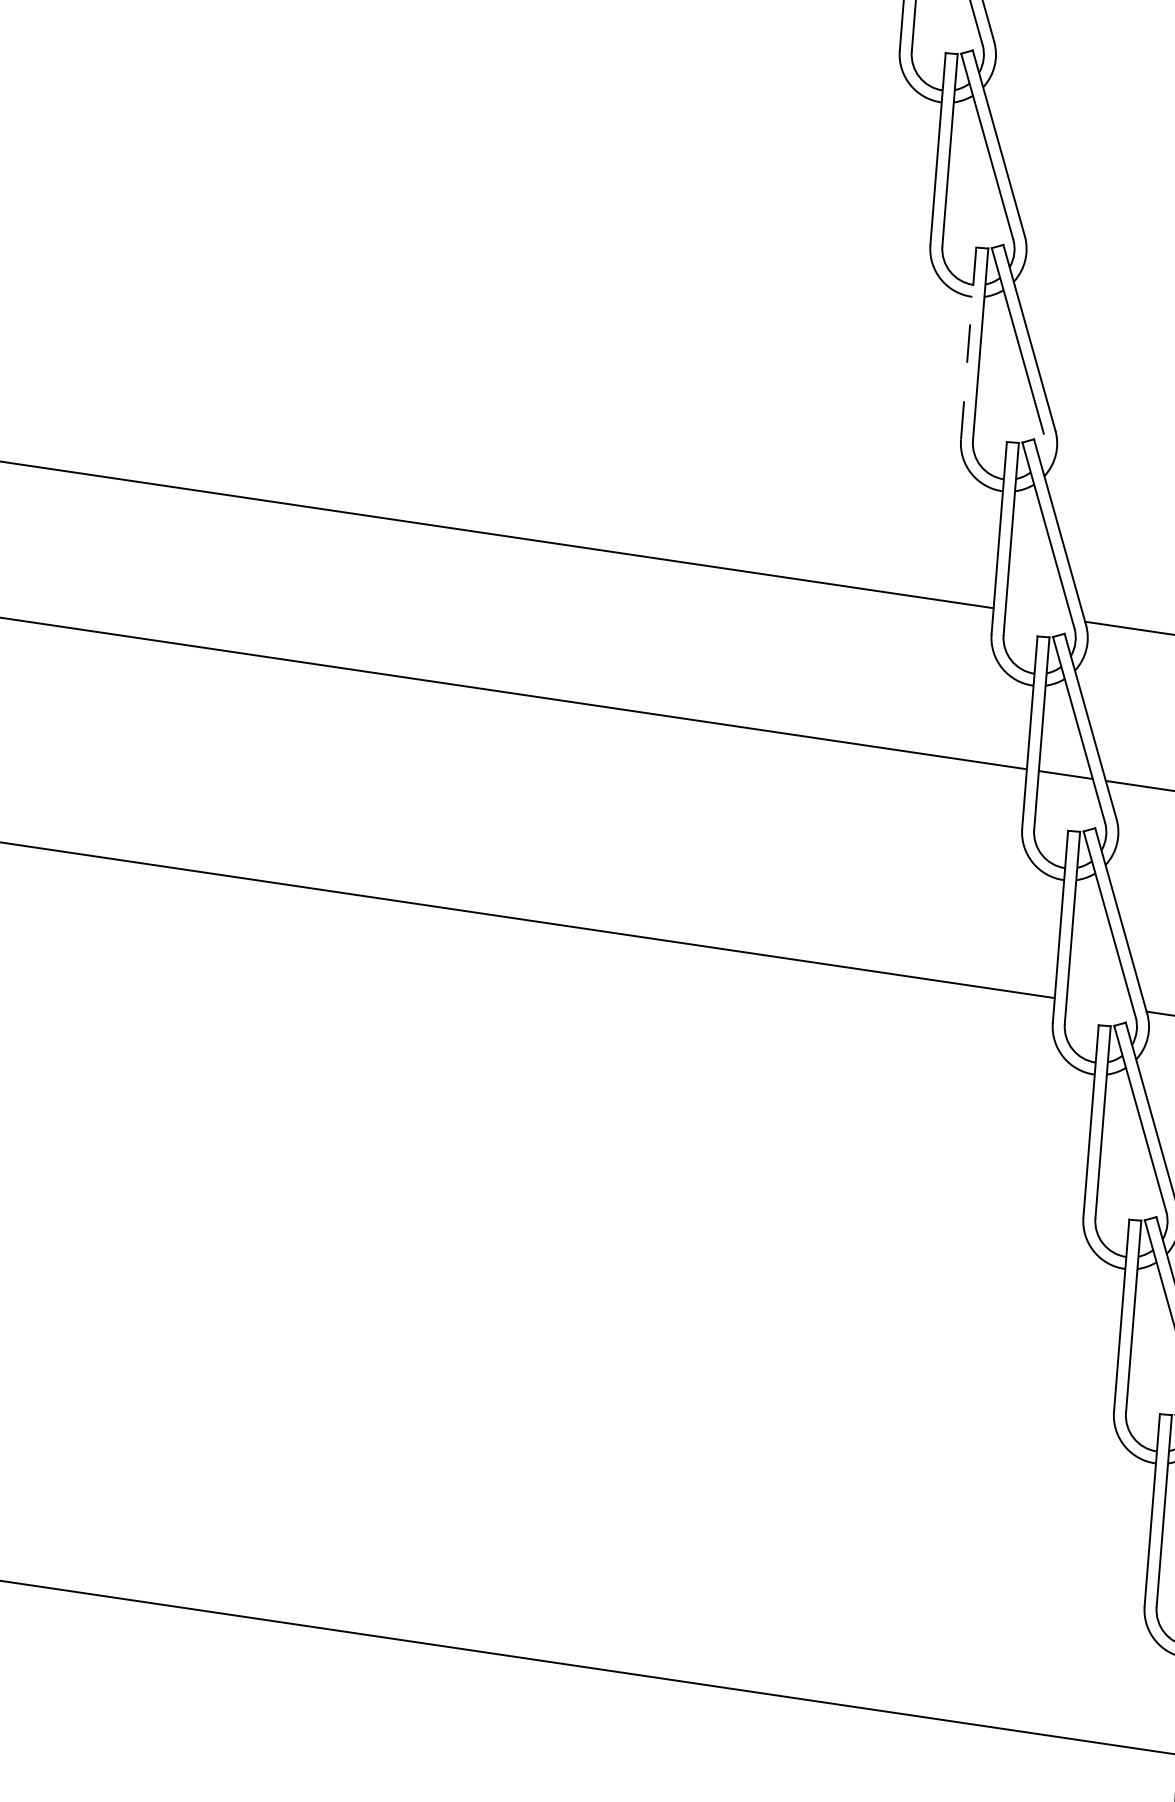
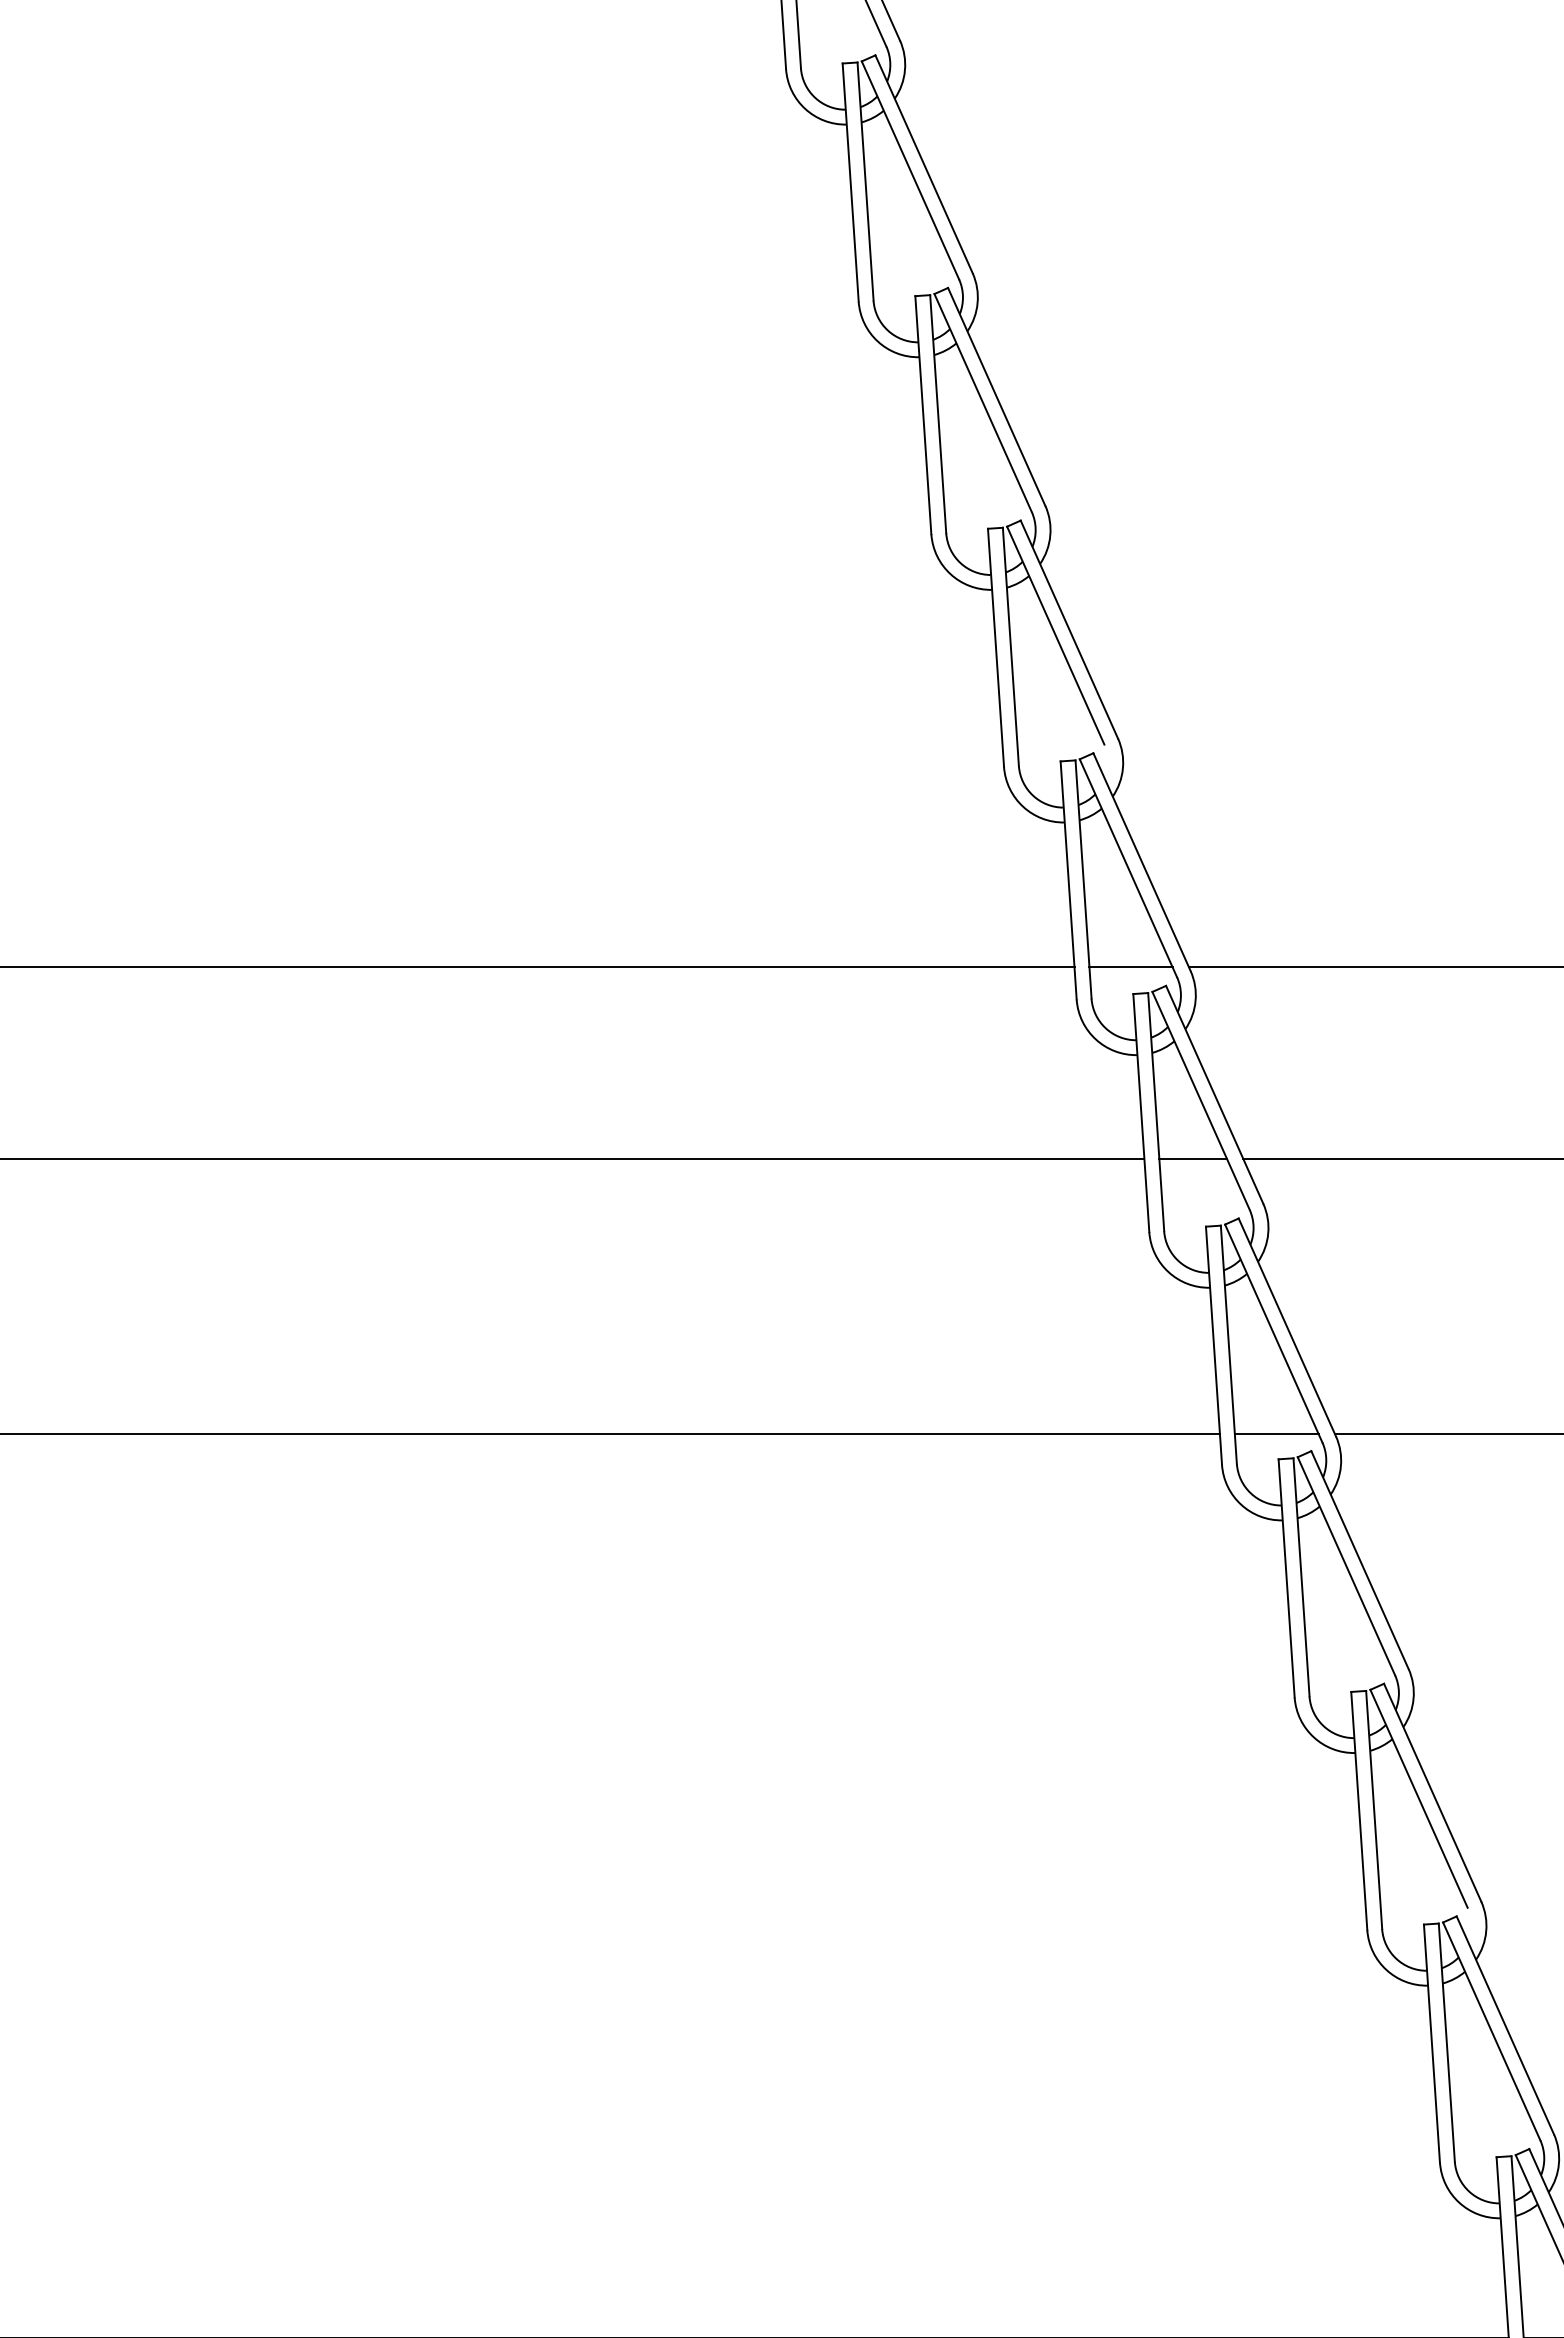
line: (968, 344) -> (996, 648), dashed -> solid
line: (1038, 614) -> (1130, 967), added
line: (1100, 1004) -> (1276, 1433), added

